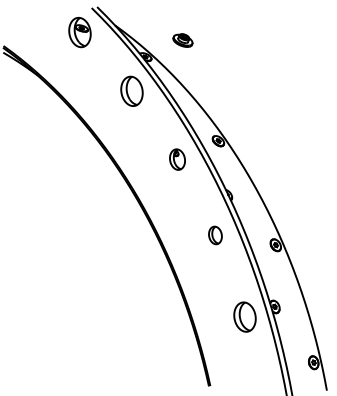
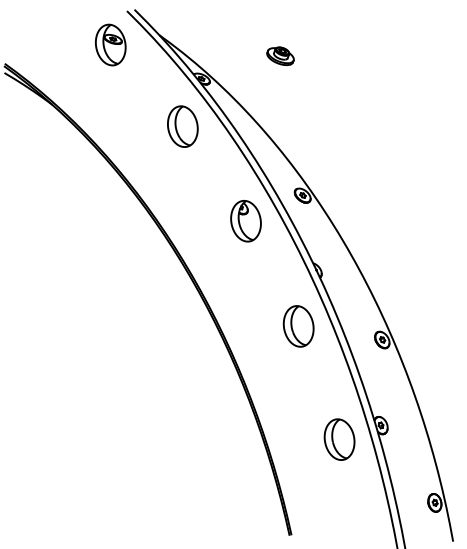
part: (182, 40) -> (280, 55), moved
part: (177, 159) -> (245, 221), size x1.43
part: (215, 235) -> (298, 326), size x1.67

